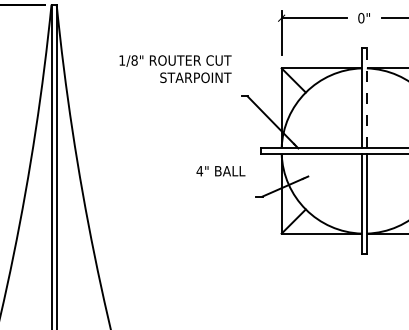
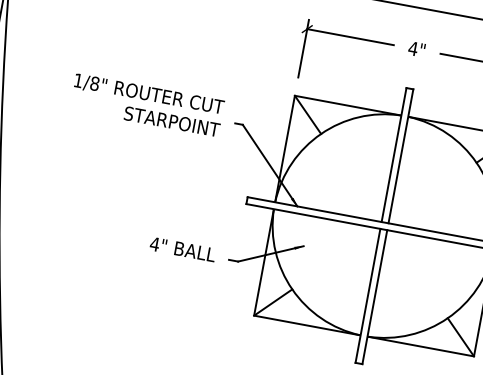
text: (361, 17) -> (413, 47), 0" -> 4"
text: (175, 68) -> (147, 104), moved
line: (366, 97) -> (400, 155), dashed -> solid
text: (220, 171) -> (182, 249), moved

